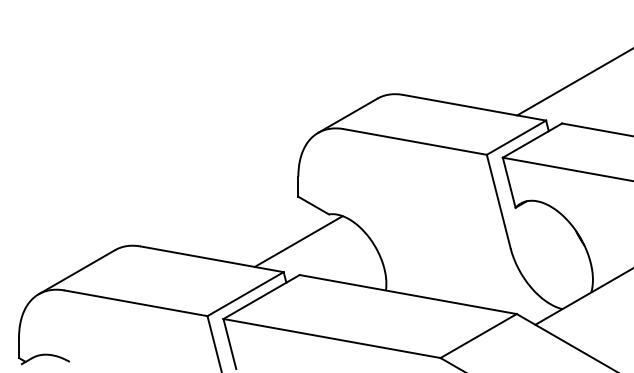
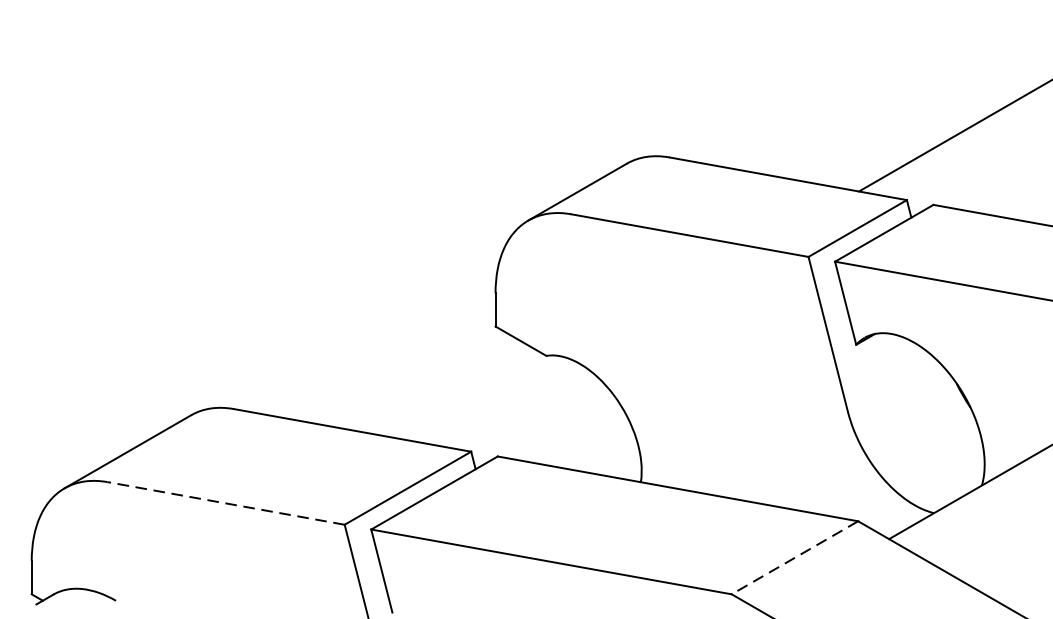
line: (298, 241) -> (495, 400), removed
line: (136, 303) -> (226, 503), solid -> dashed
line: (478, 336) -> (794, 558), solid -> dashed

